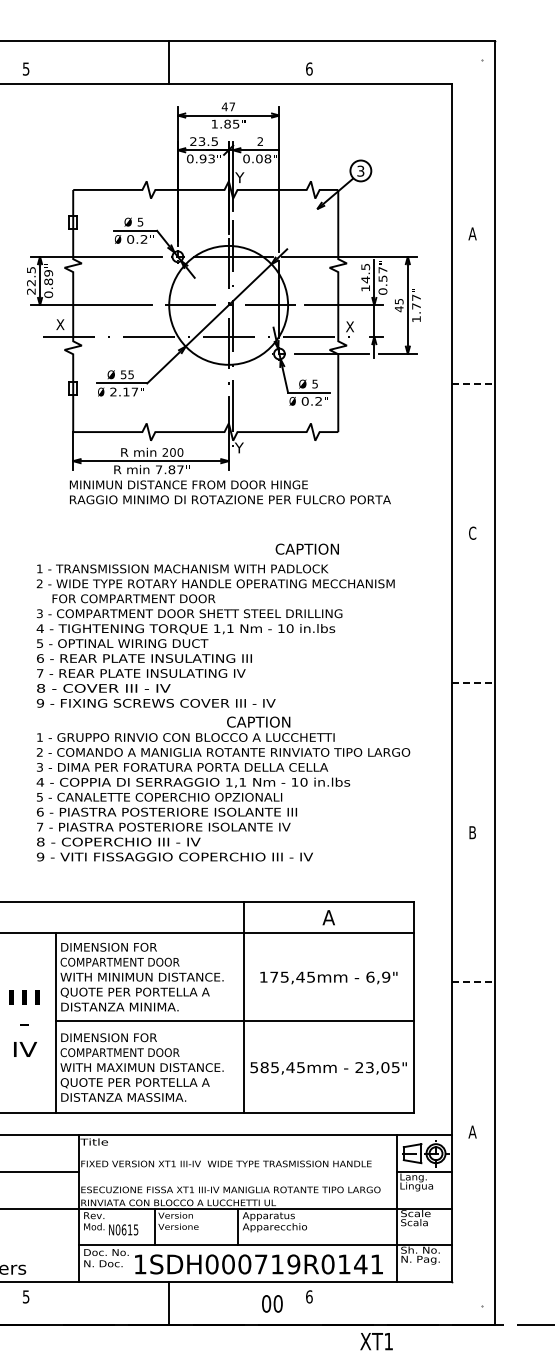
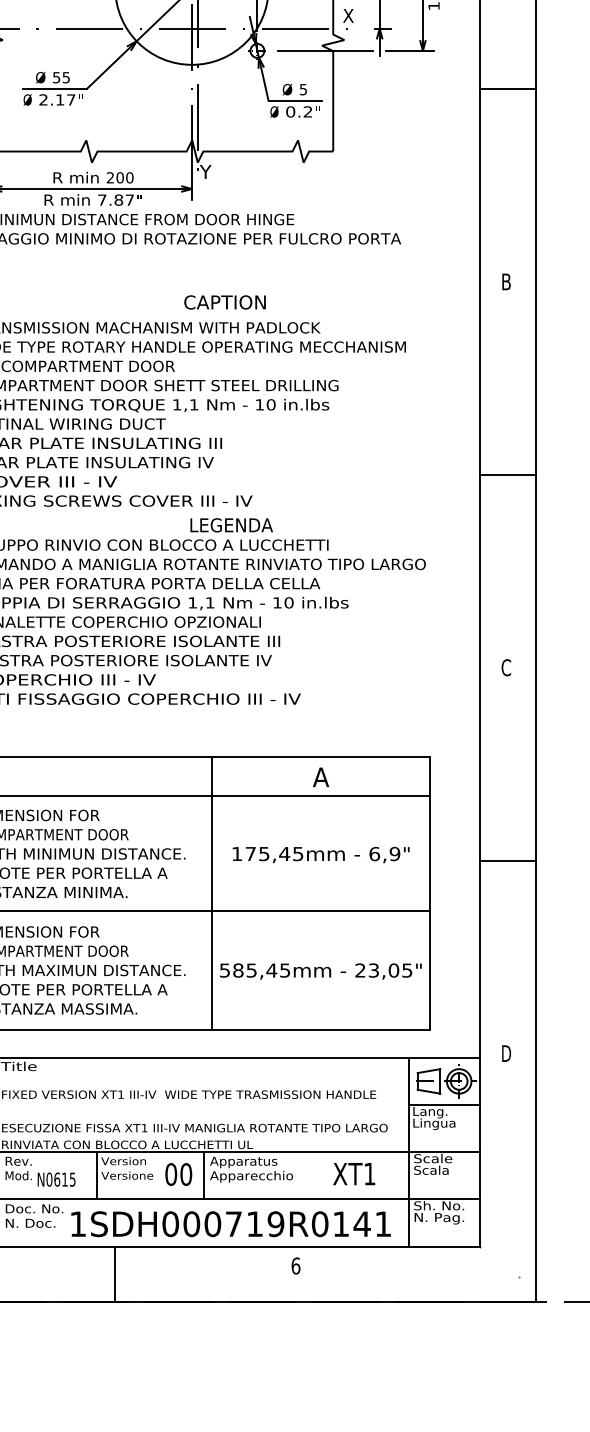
line: (473, 383) -> (507, 88), dashed -> solid
text: (472, 532) -> (506, 280), C -> B
text: (306, 548) -> (223, 301), moved
line: (473, 683) -> (507, 475), dashed -> solid
text: (259, 721) -> (231, 524), CAPTION -> LEGENDA
text: (472, 832) -> (506, 667), B -> C
line: (473, 982) -> (507, 860), dashed -> solid
text: (472, 1131) -> (506, 1052), A -> D
text: (272, 1303) -> (178, 1173), moved
text: (376, 1341) -> (354, 1173), moved

